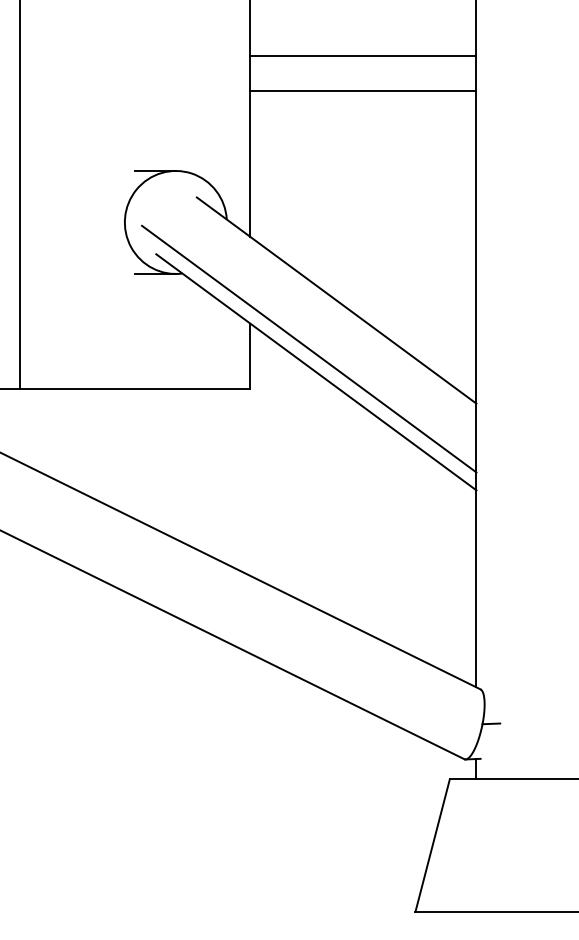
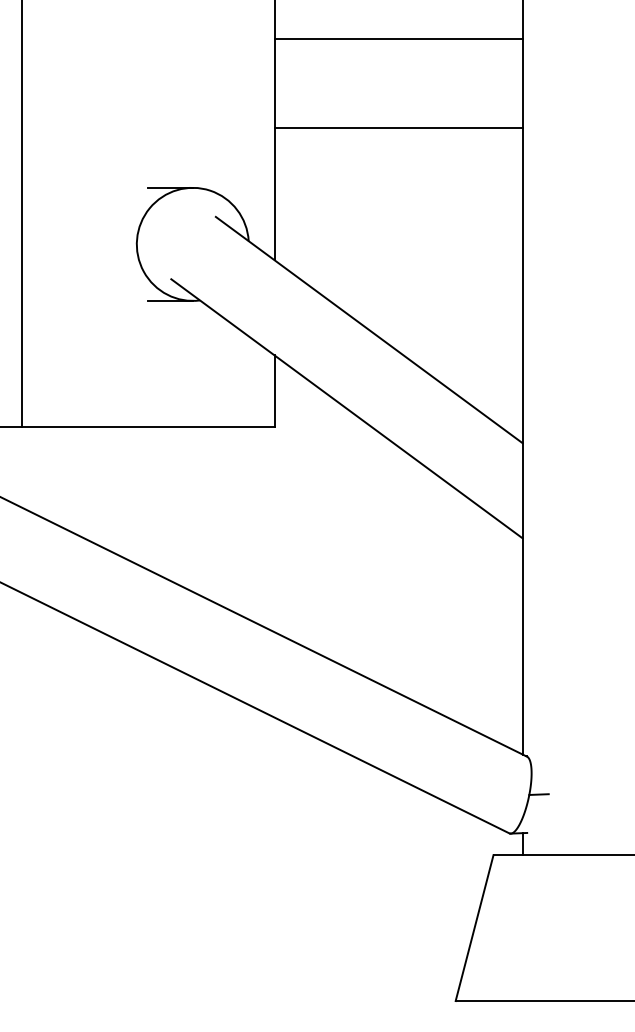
line: (363, 56) -> (398, 39), moved
line: (363, 91) -> (398, 128), moved
line: (308, 349) -> (338, 383), removed

